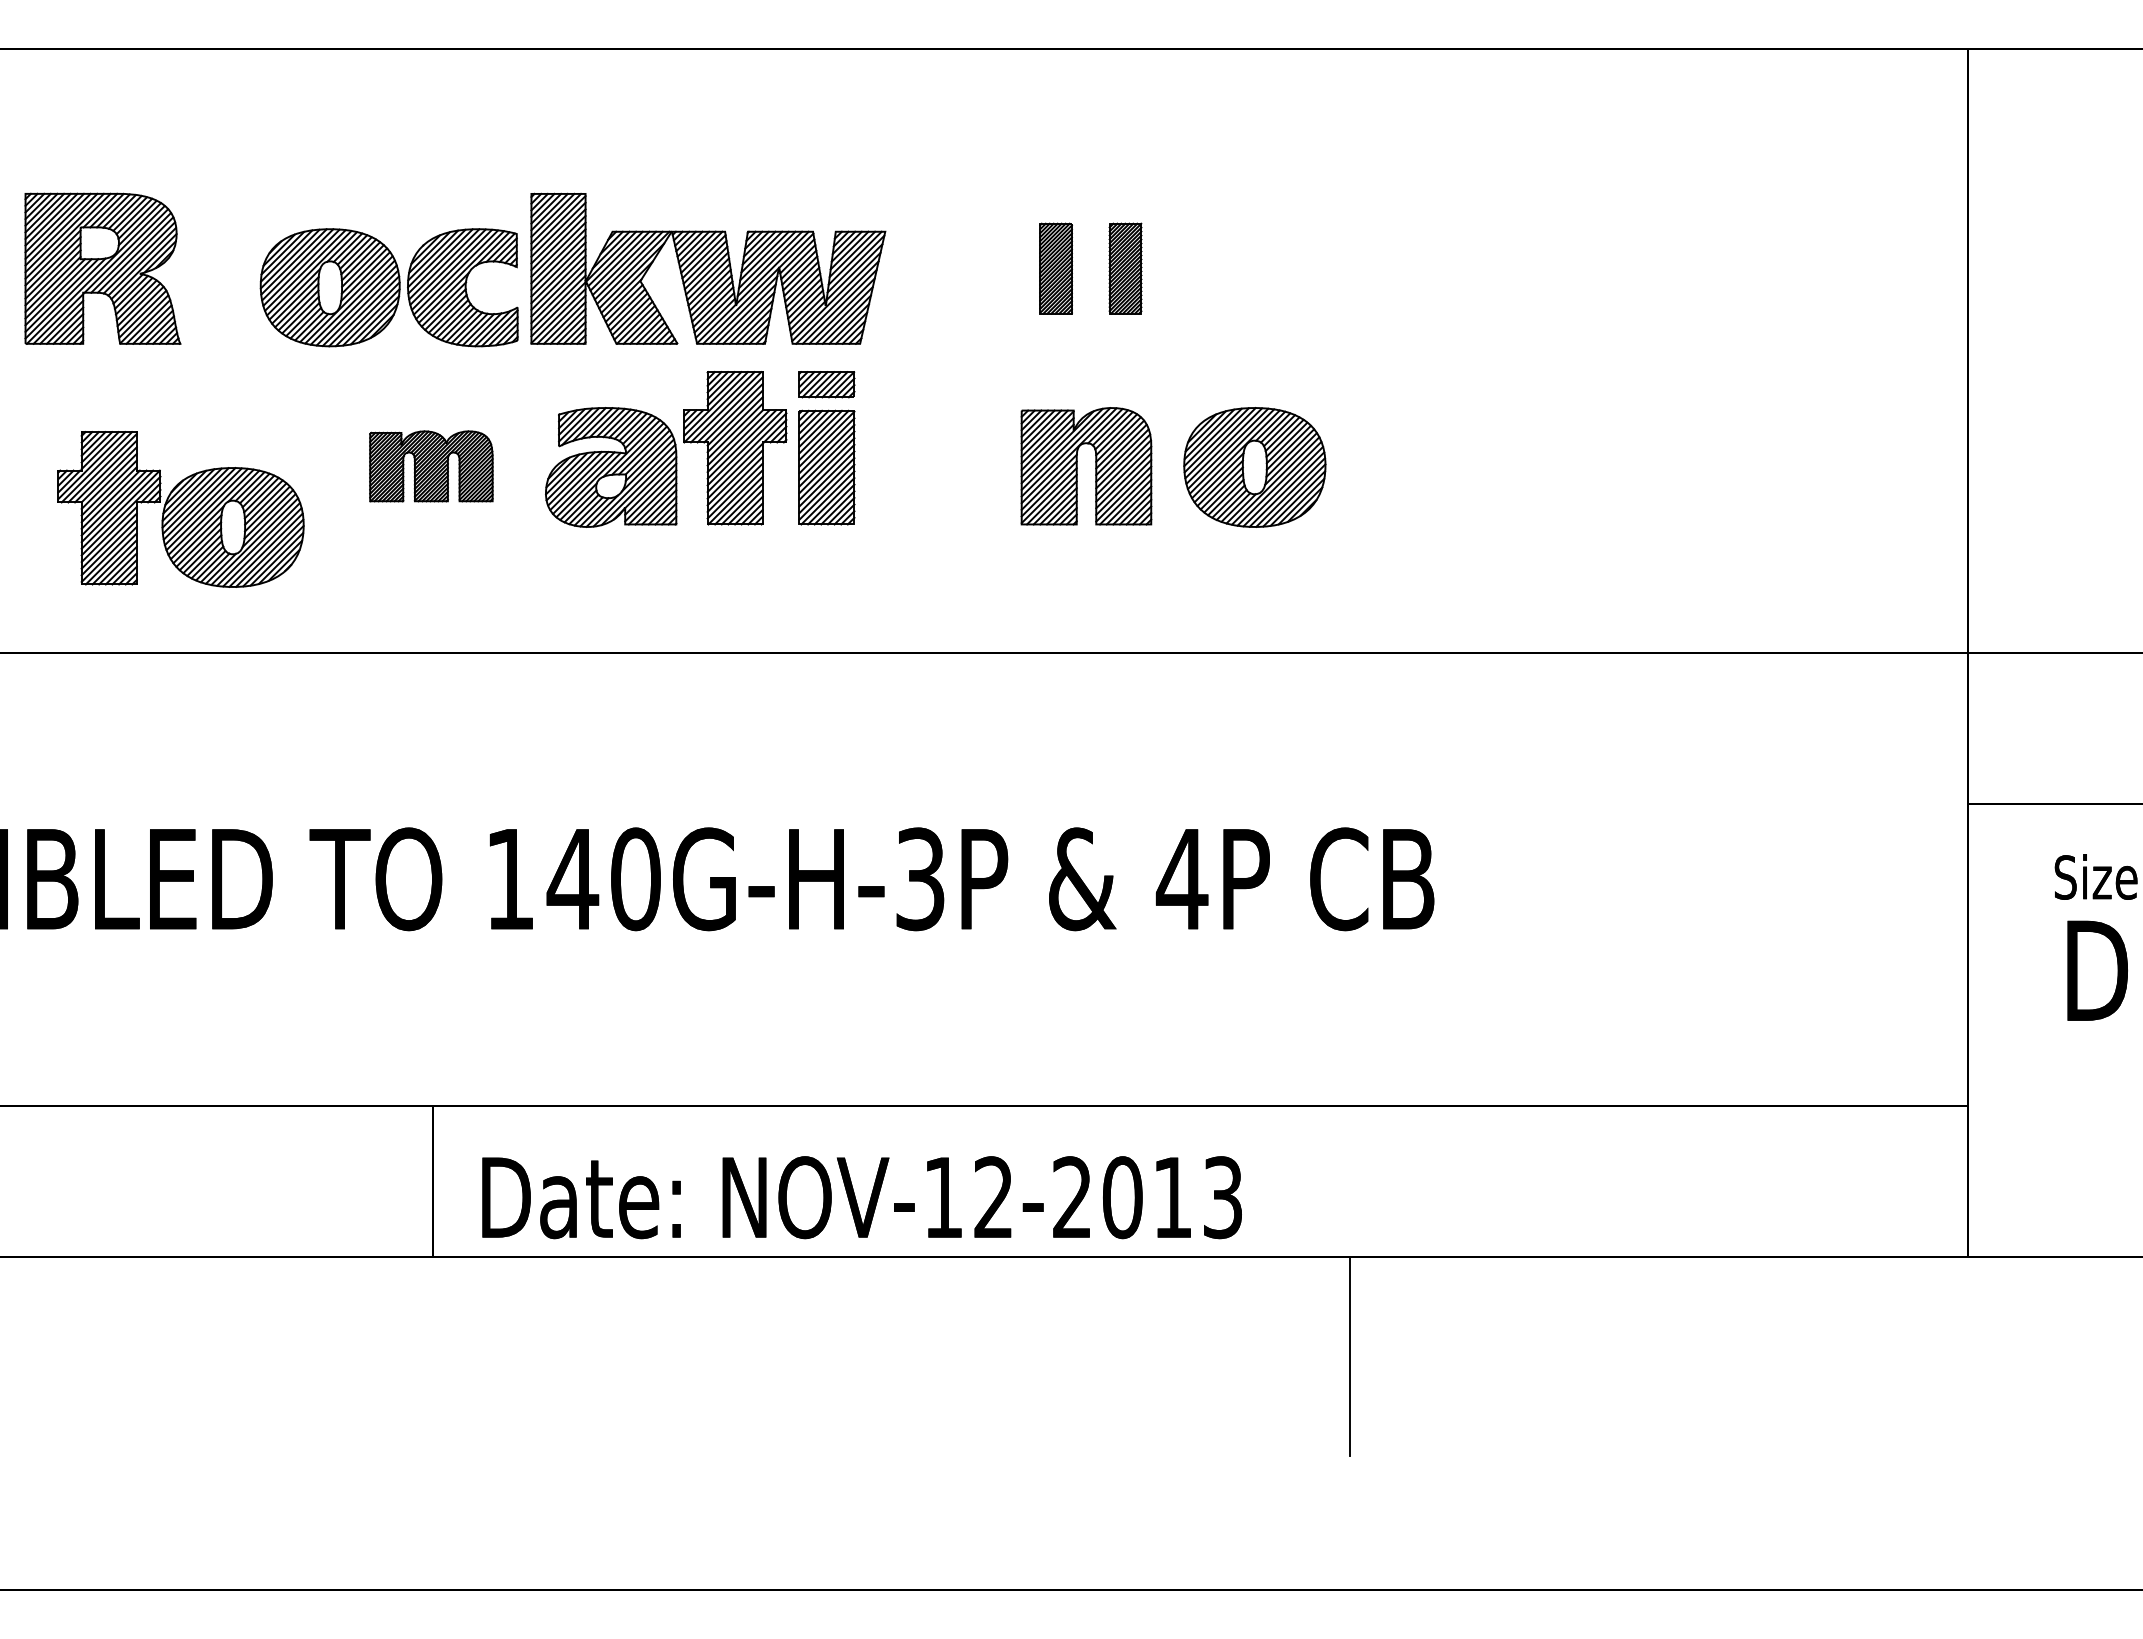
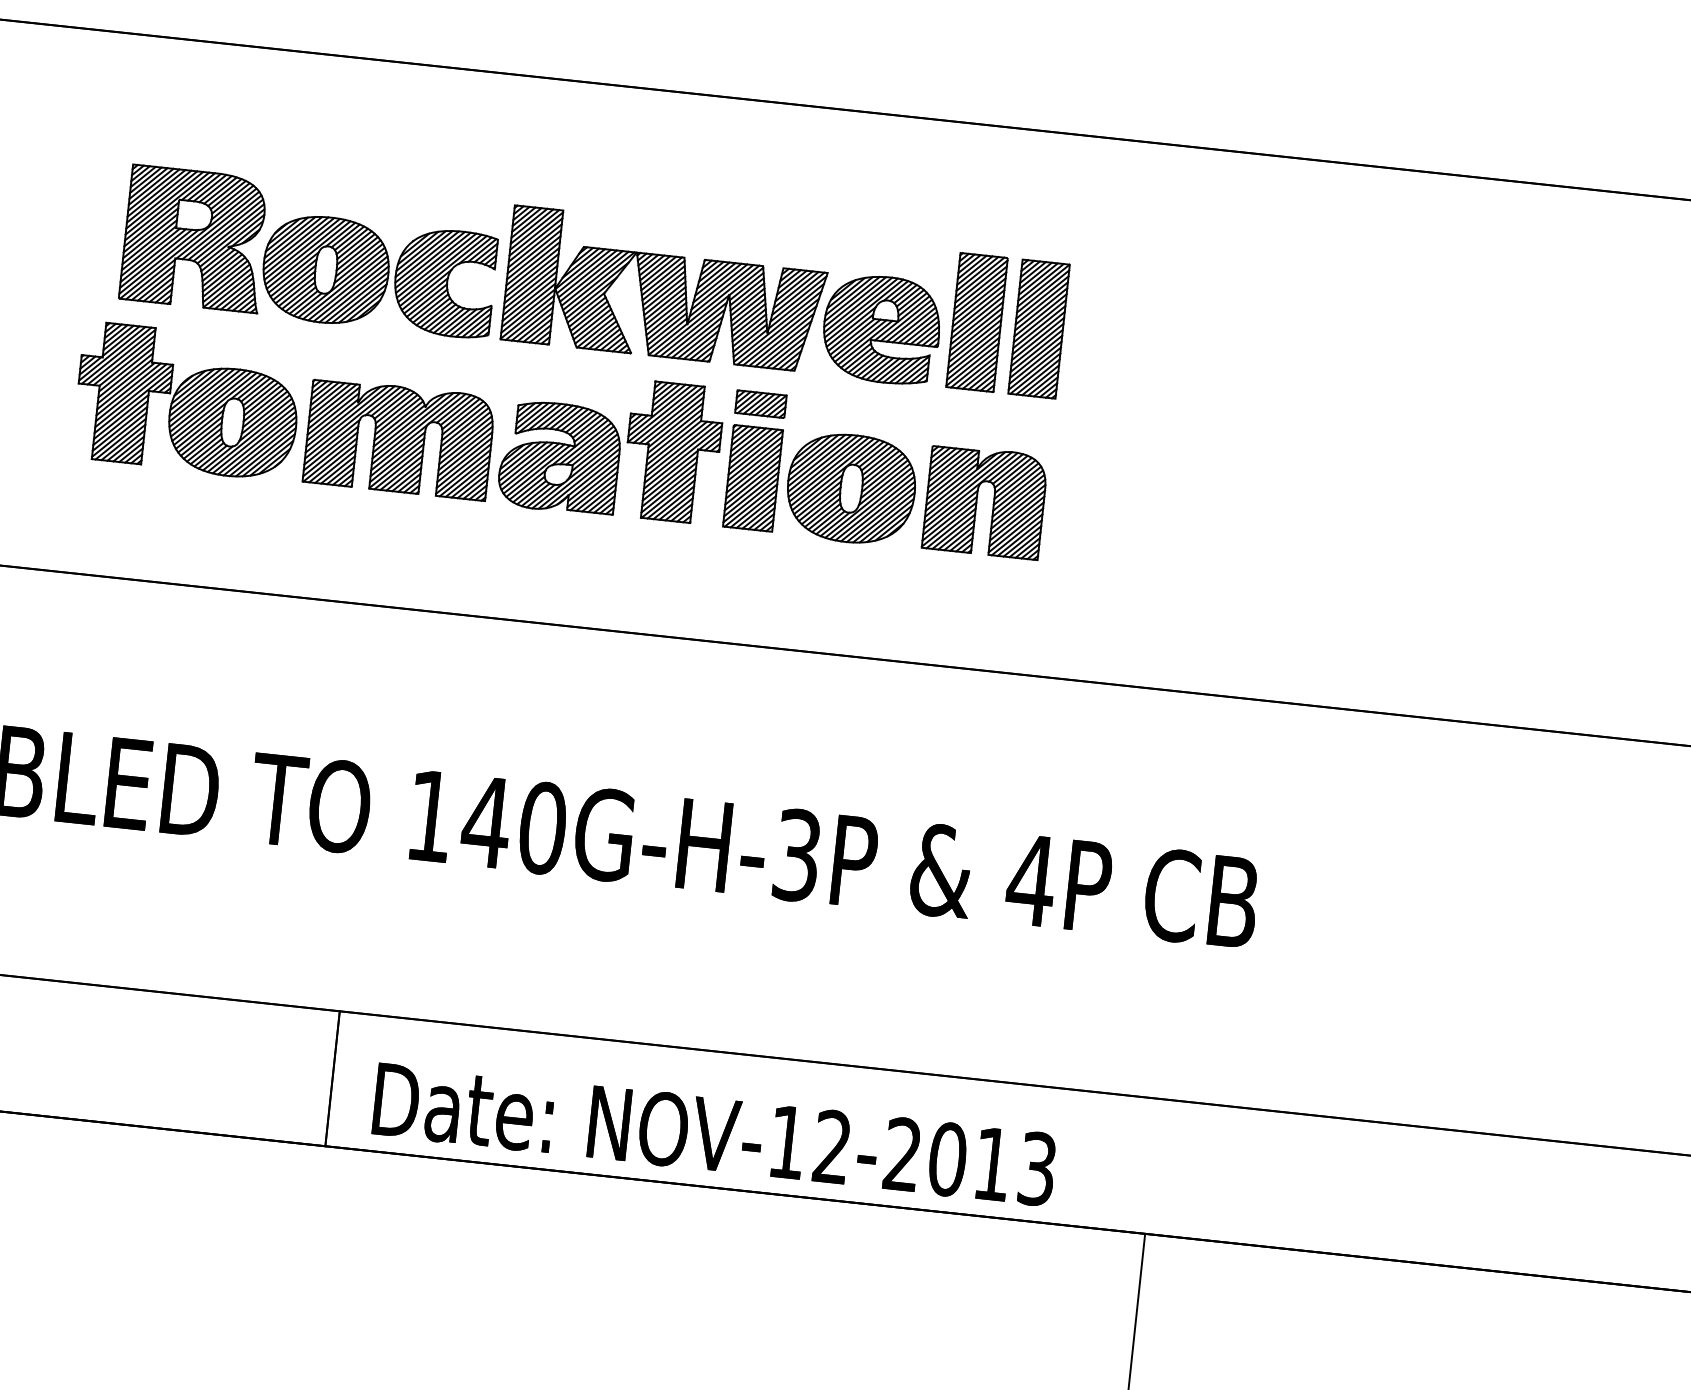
part: (102, 268) -> (194, 238), moved
part: (1055, 268) -> (976, 322), size x1.67
part: (1125, 268) -> (1039, 328), size x1.67
part: (951, 287) -> (881, 329), added
part: (431, 466) -> (399, 439), size x1.67
part: (1254, 467) -> (851, 488), moved
part: (180, 509) -> (187, 401), moved

